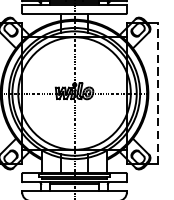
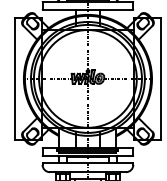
line: (158, 93) -> (160, 78), dashed -> solid

